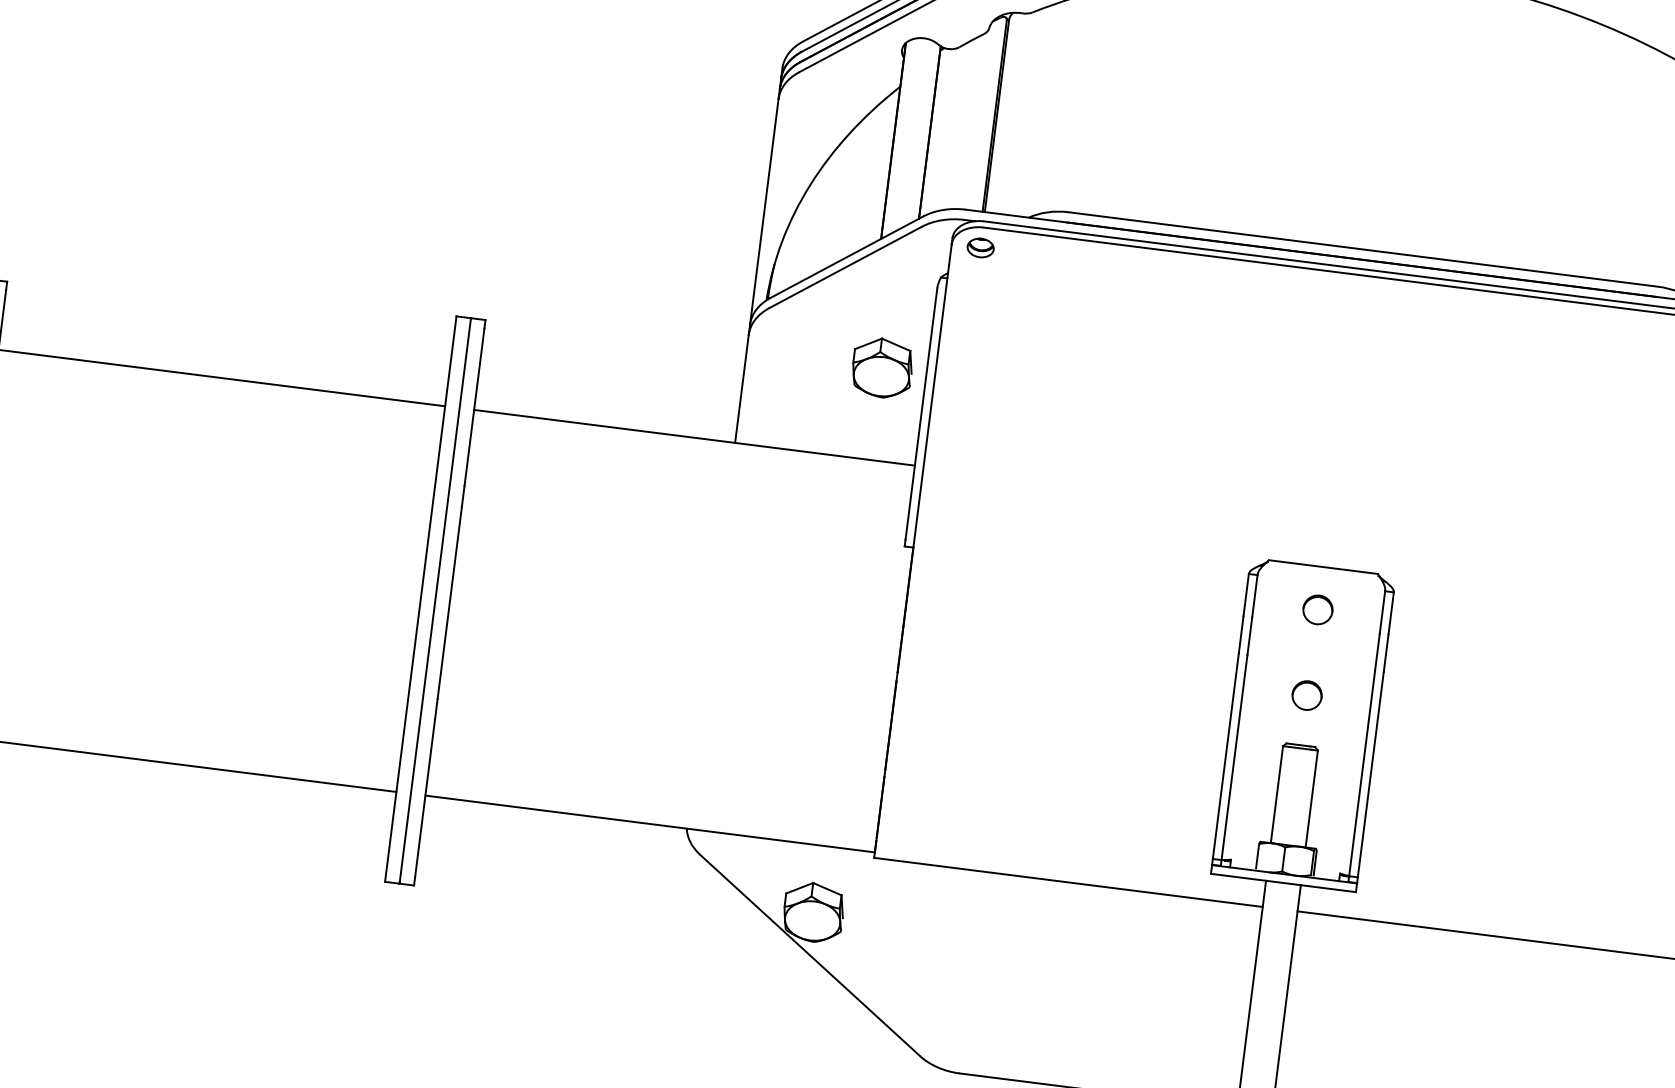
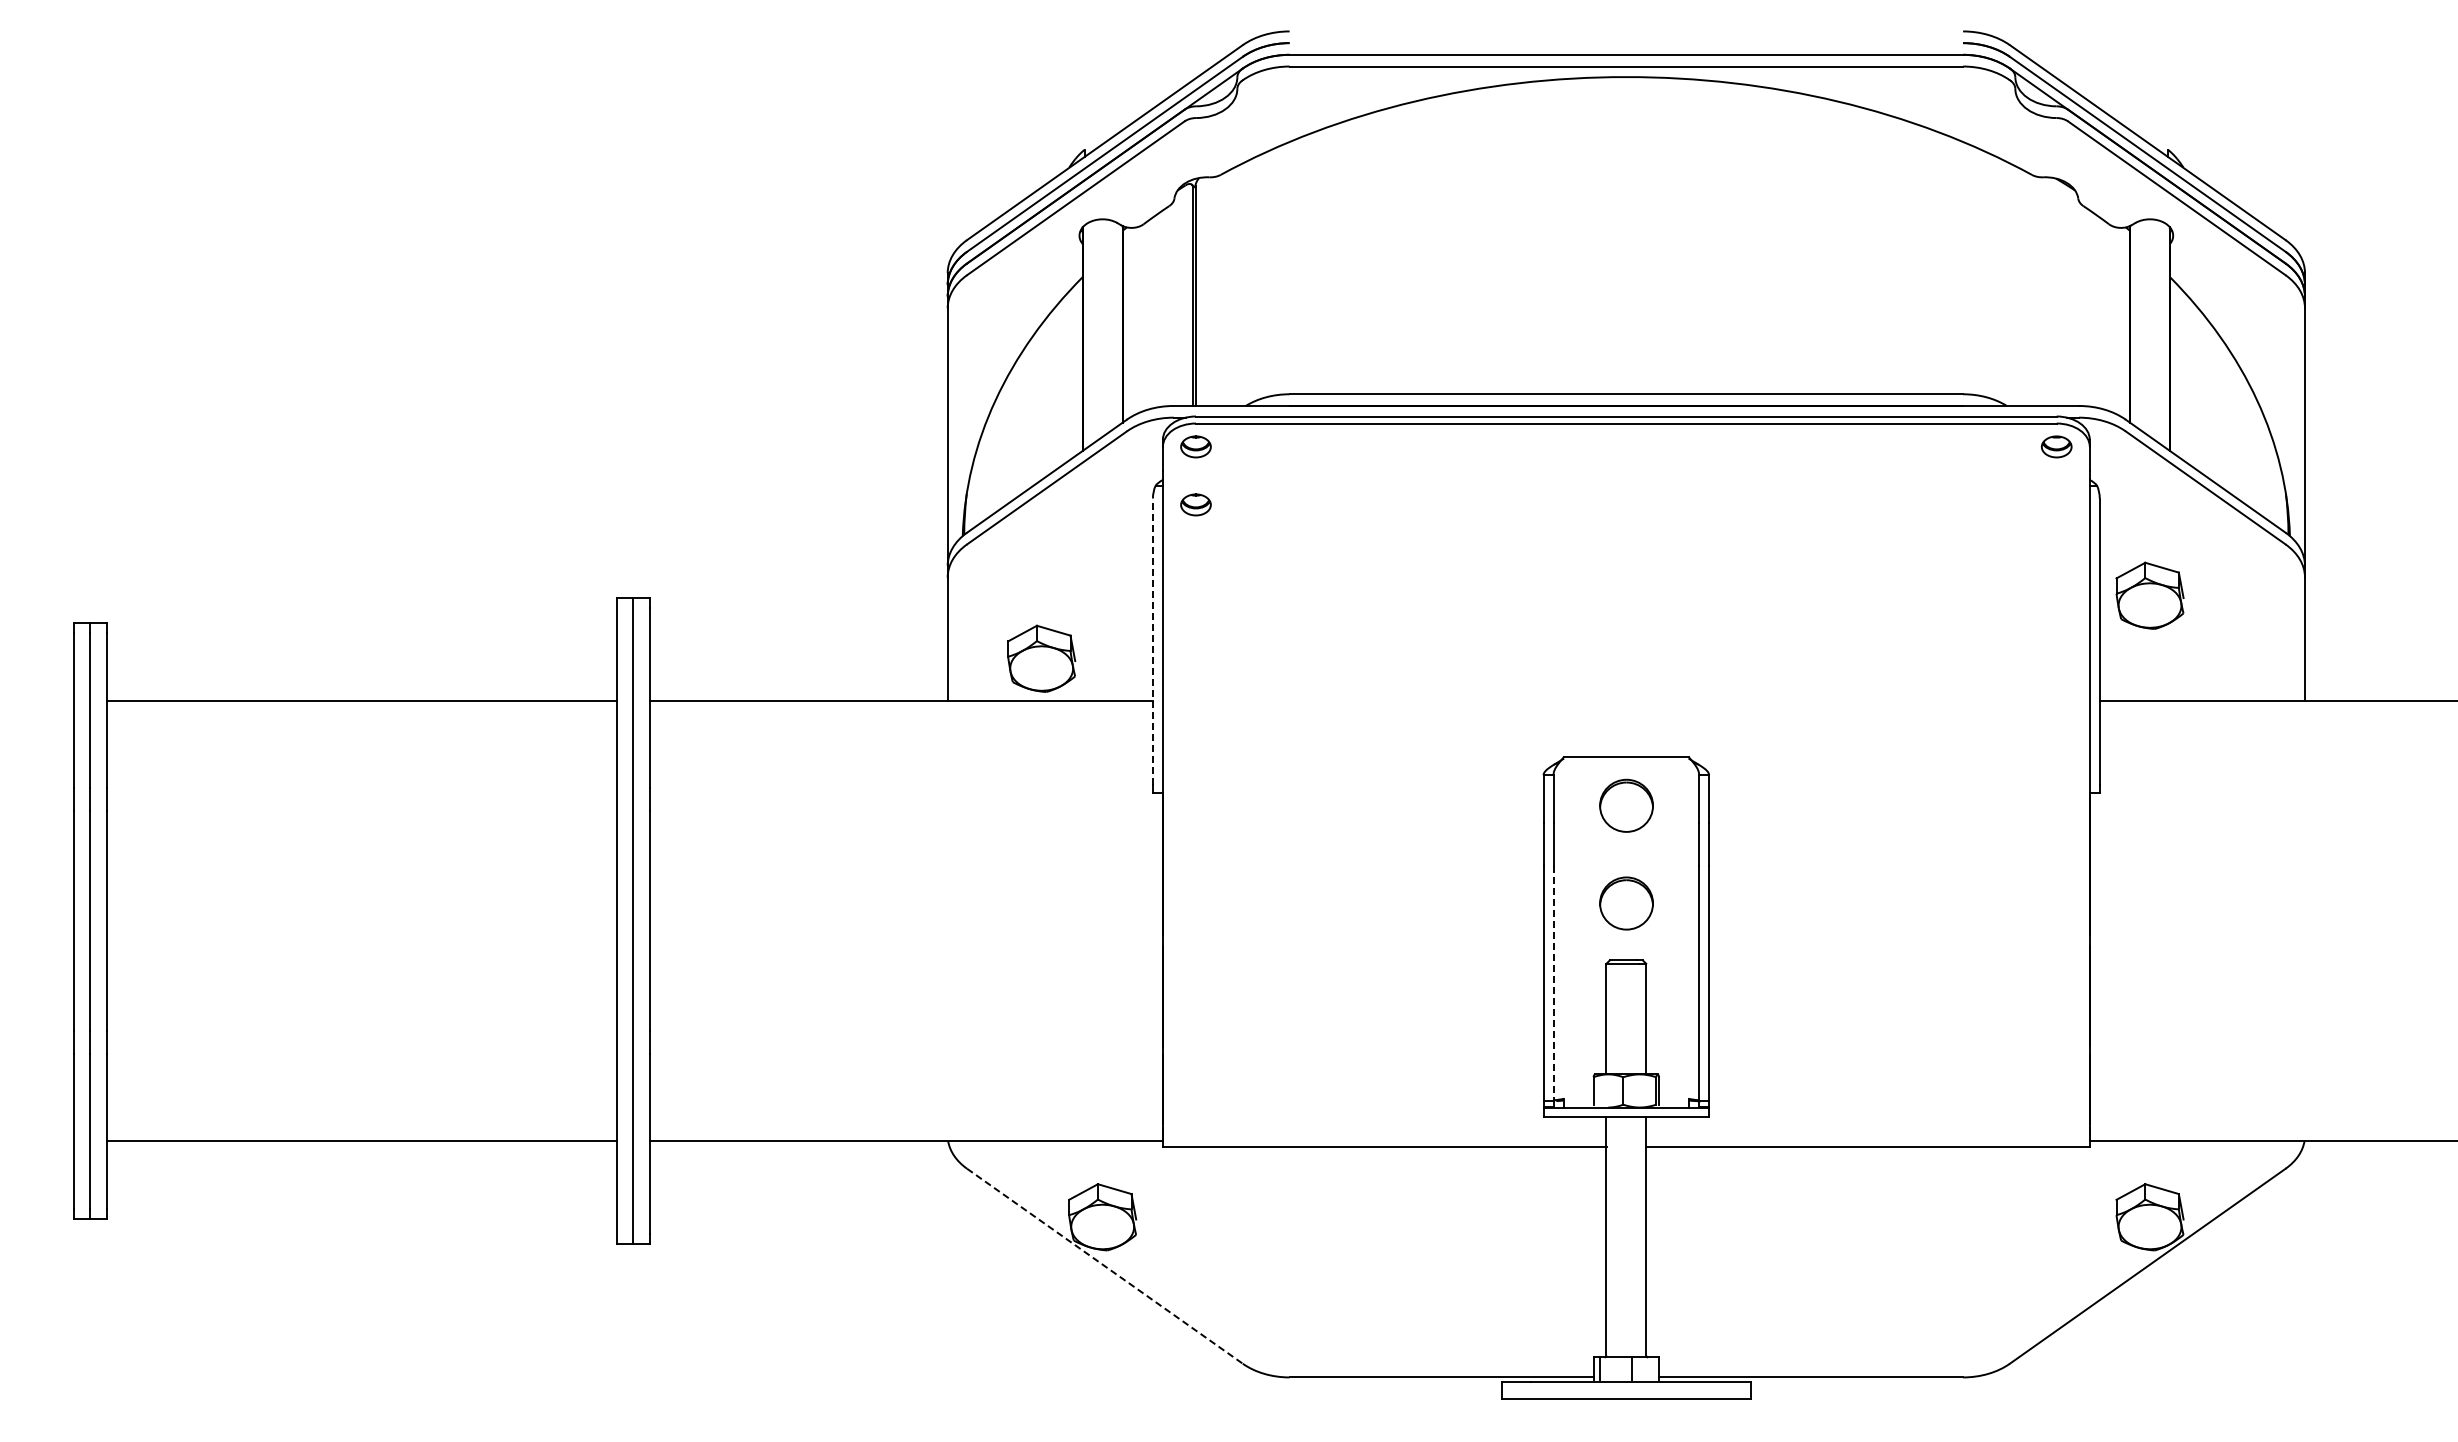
part: (973, 298) -> (1195, 504), added
part: (882, 367) -> (1041, 658), moved
line: (921, 413) -> (1152, 641), solid -> dashed
part: (1317, 609) -> (1625, 805), size x1.6
part: (1306, 695) -> (1625, 903), size x1.6
line: (1234, 757) -> (1553, 983), solid -> dashed
line: (809, 955) -> (1104, 1266), solid -> dashed

